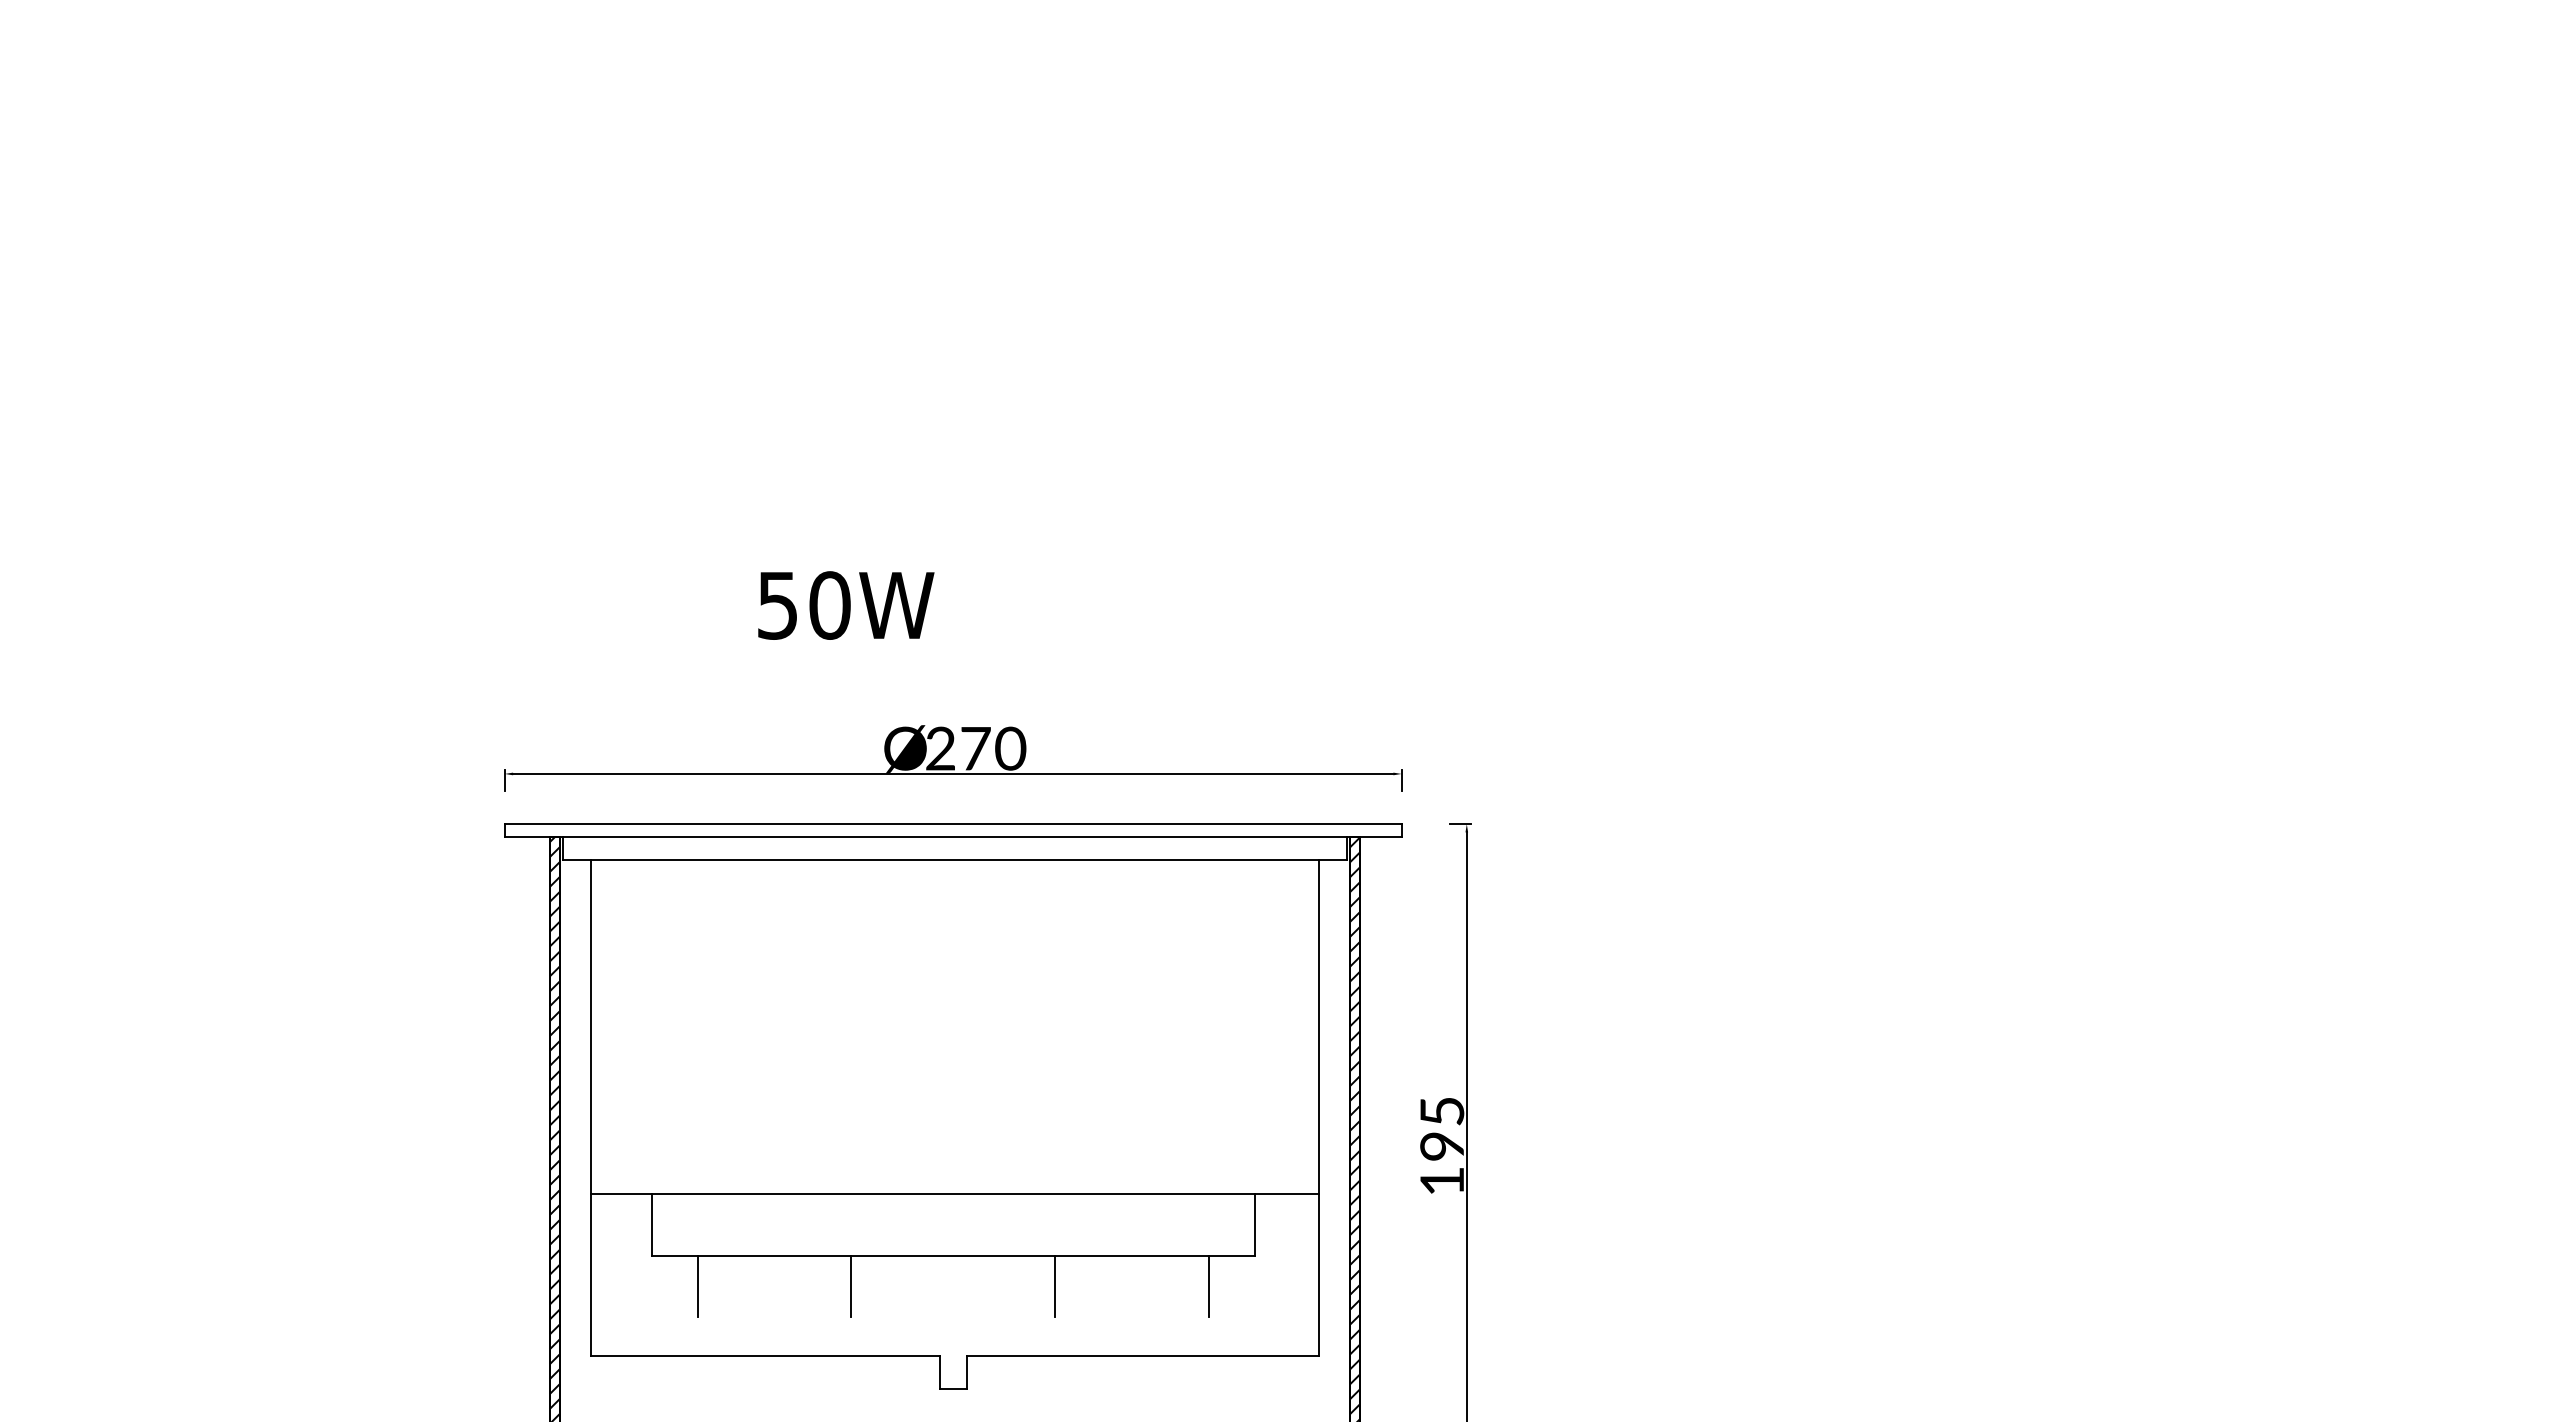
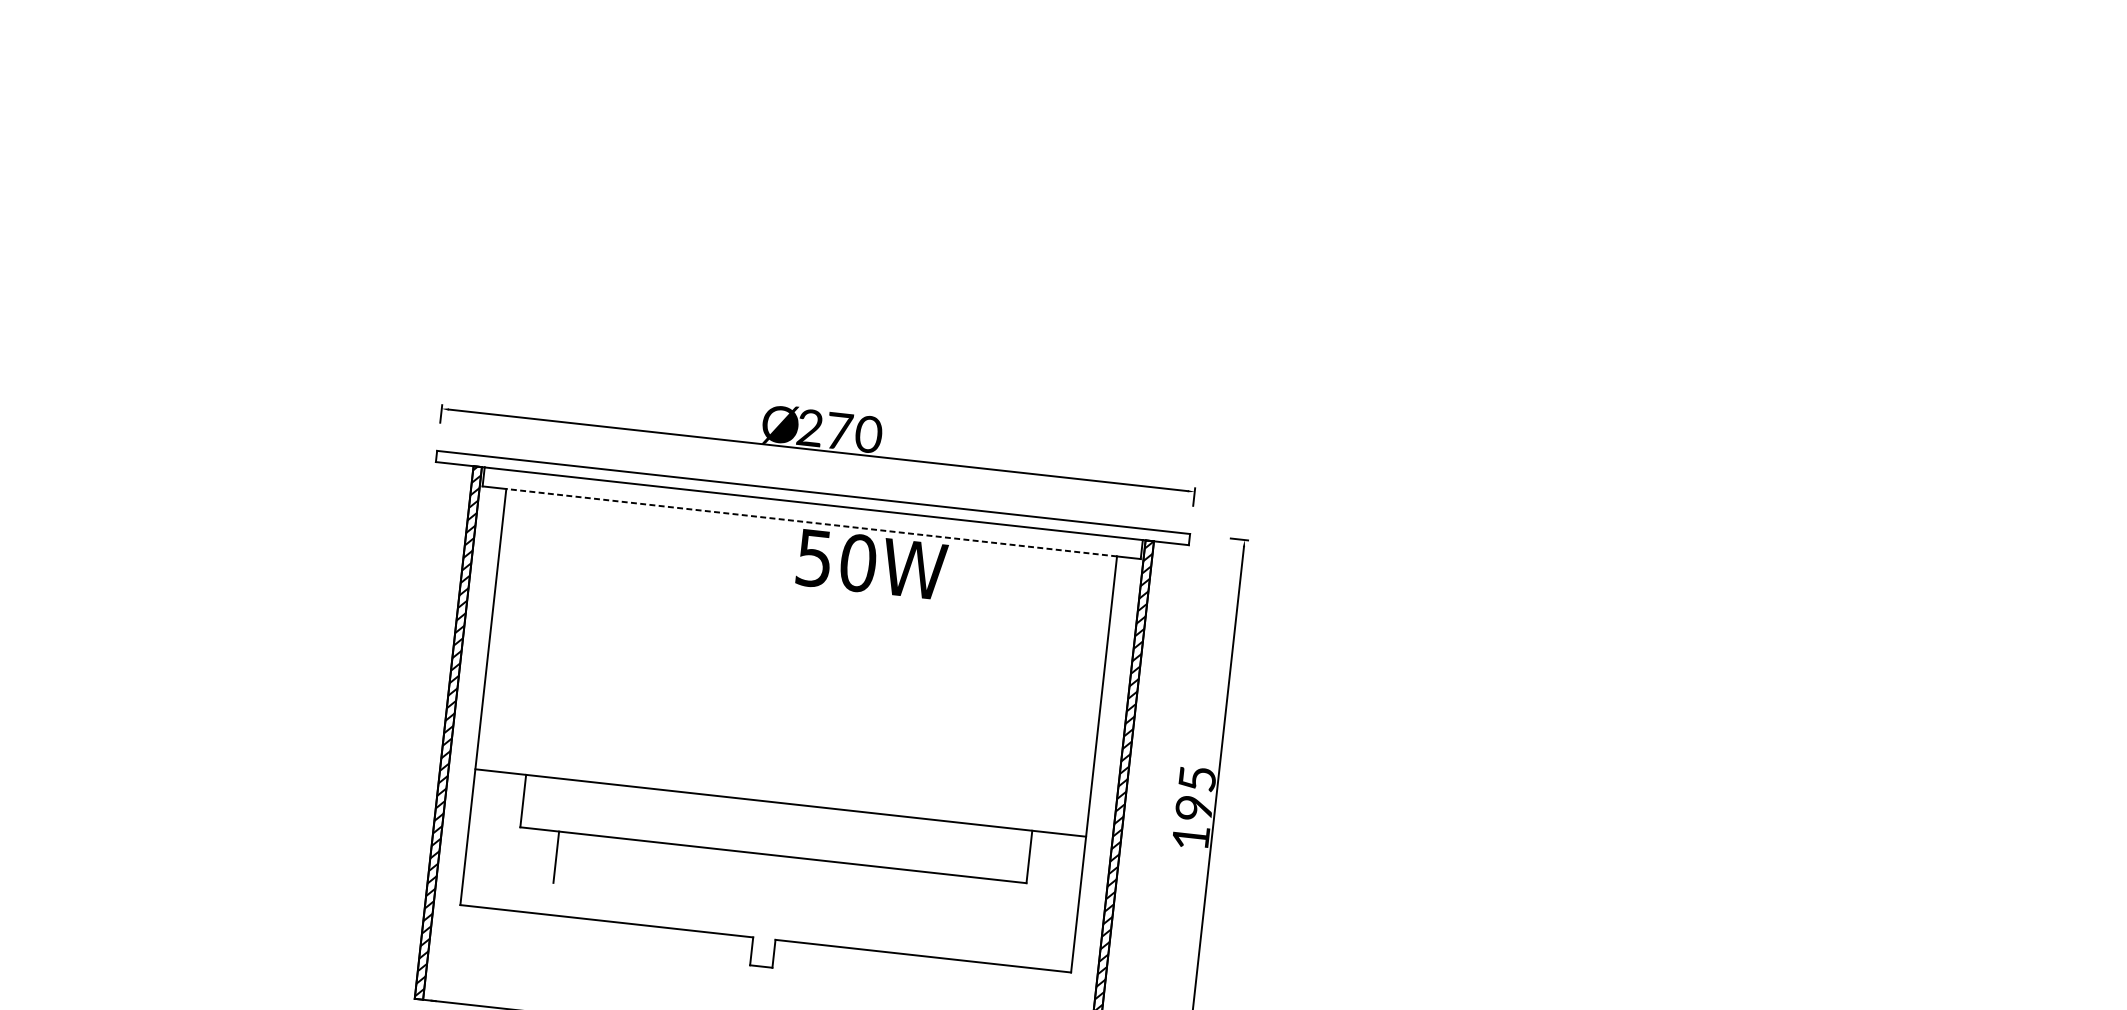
text: (846, 605) -> (872, 564), moved
line: (954, 860) -> (811, 523), solid -> dashed
line: (851, 1286) -> (685, 871), removed
line: (1054, 1286) -> (855, 890), removed
line: (1208, 1286) -> (985, 904), removed

